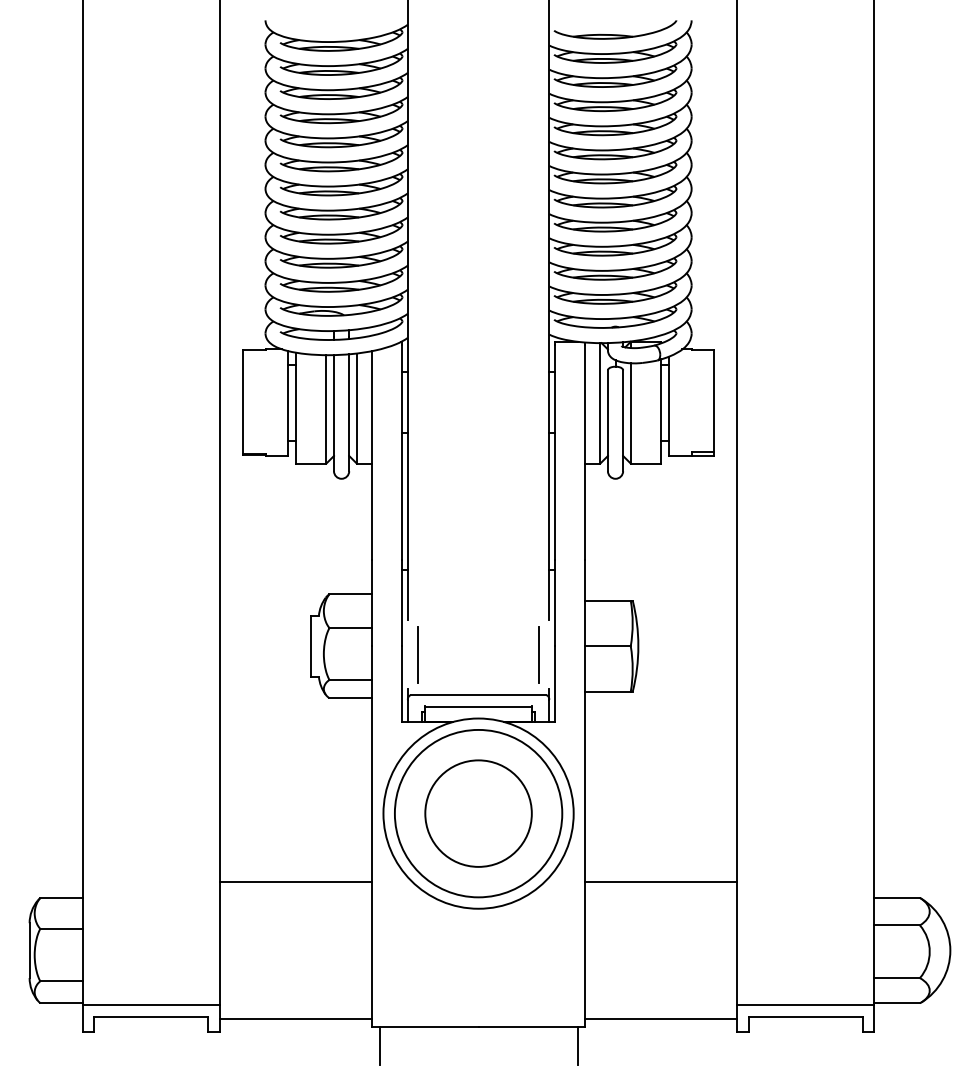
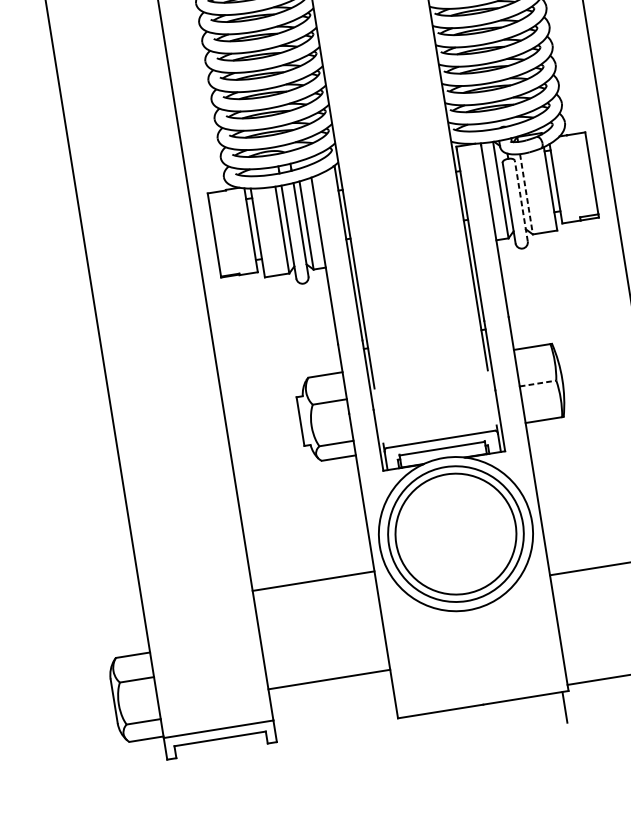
line: (630, 413) -> (526, 194), solid -> dashed
line: (623, 420) -> (521, 200), solid -> dashed
line: (607, 646) -> (537, 383), solid -> dashed
line: (417, 654) -> (386, 414), removed
line: (539, 654) -> (484, 398), removed
circle: (478, 813) -> (455, 534), size x1.4
line: (295, 882) -> (313, 581), moved
line: (295, 1019) -> (329, 679), moved
line: (379, 1045) -> (406, 732), removed

